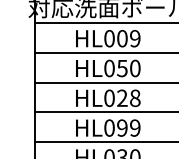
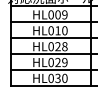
text: (121, 67) -> (57, 30), HL050 -> HL010
text: (121, 127) -> (57, 62), HL099 -> HL029

